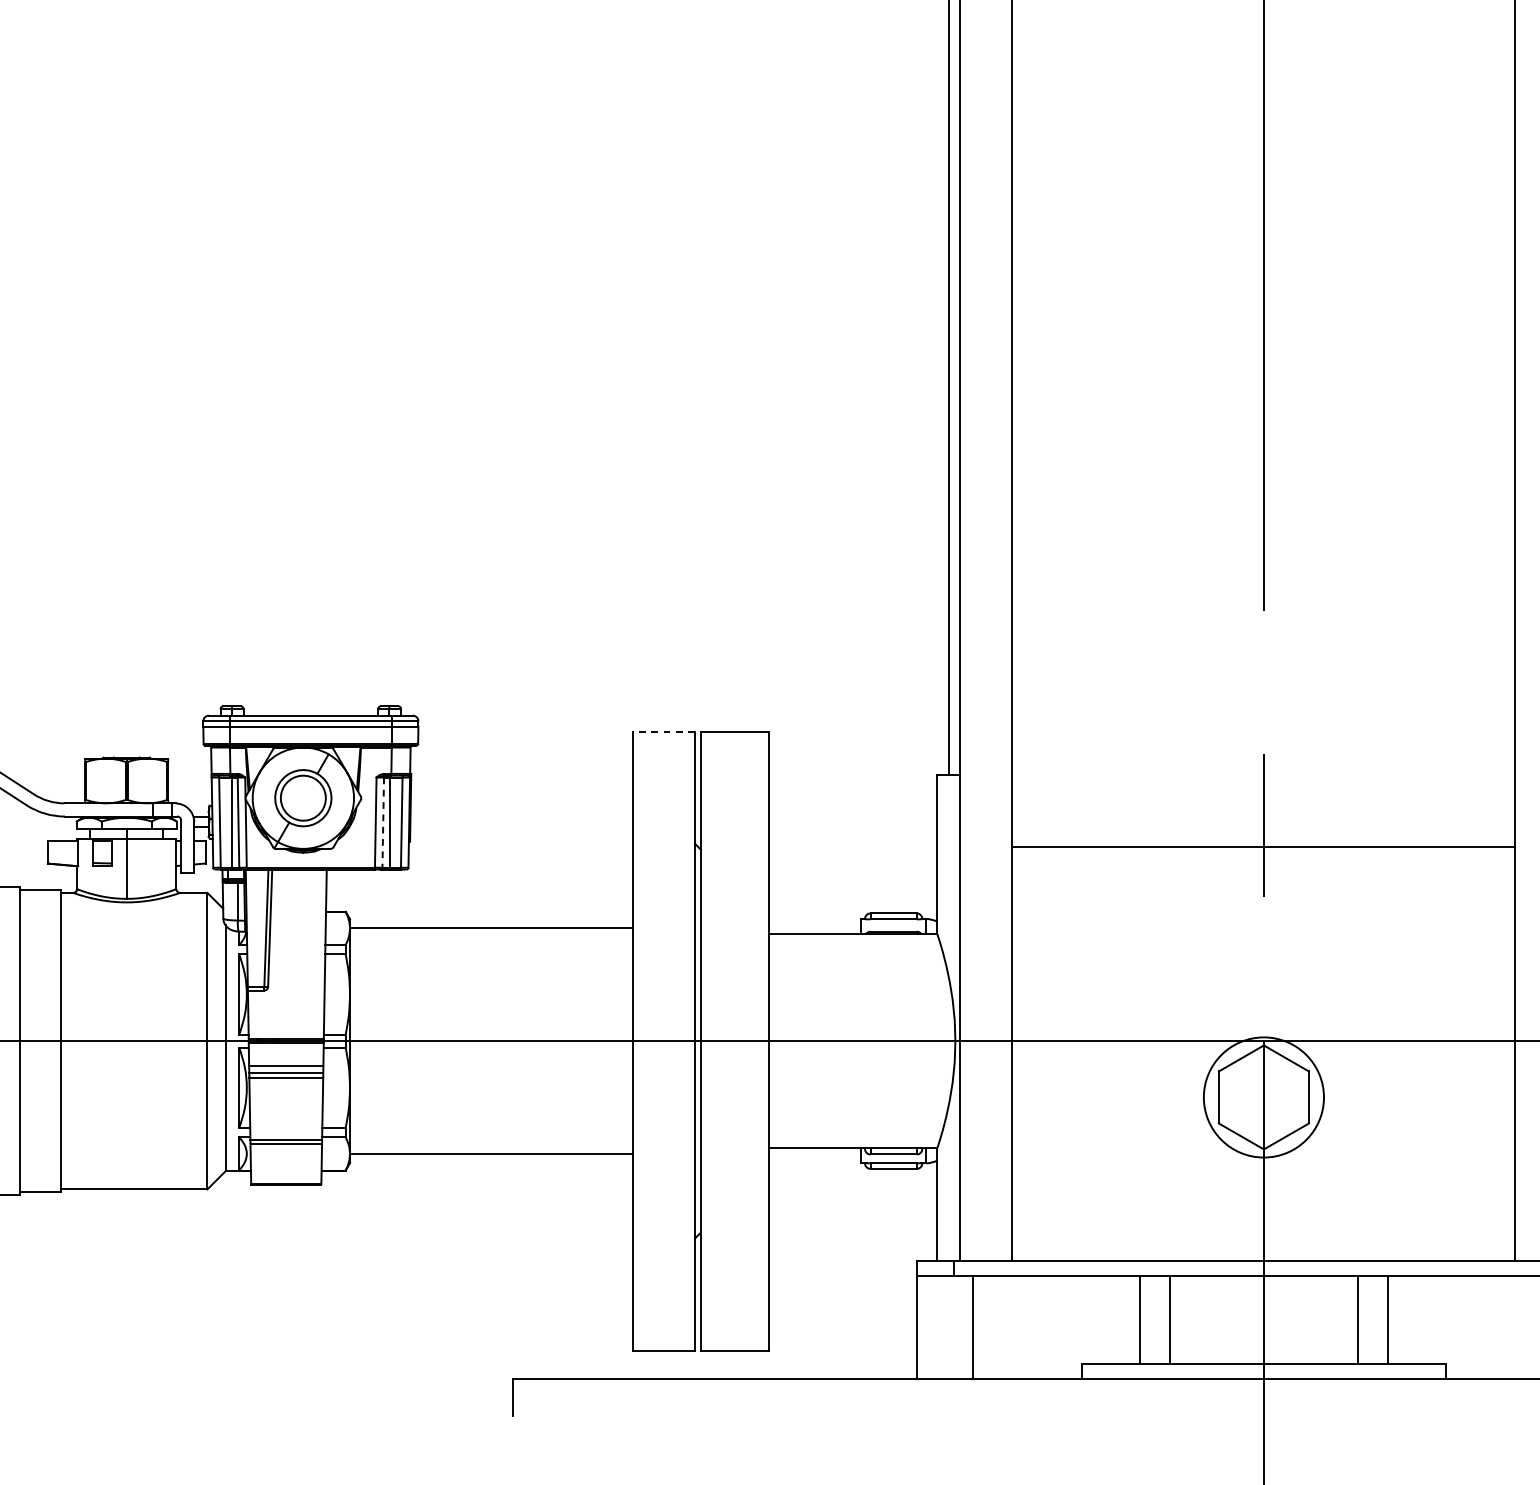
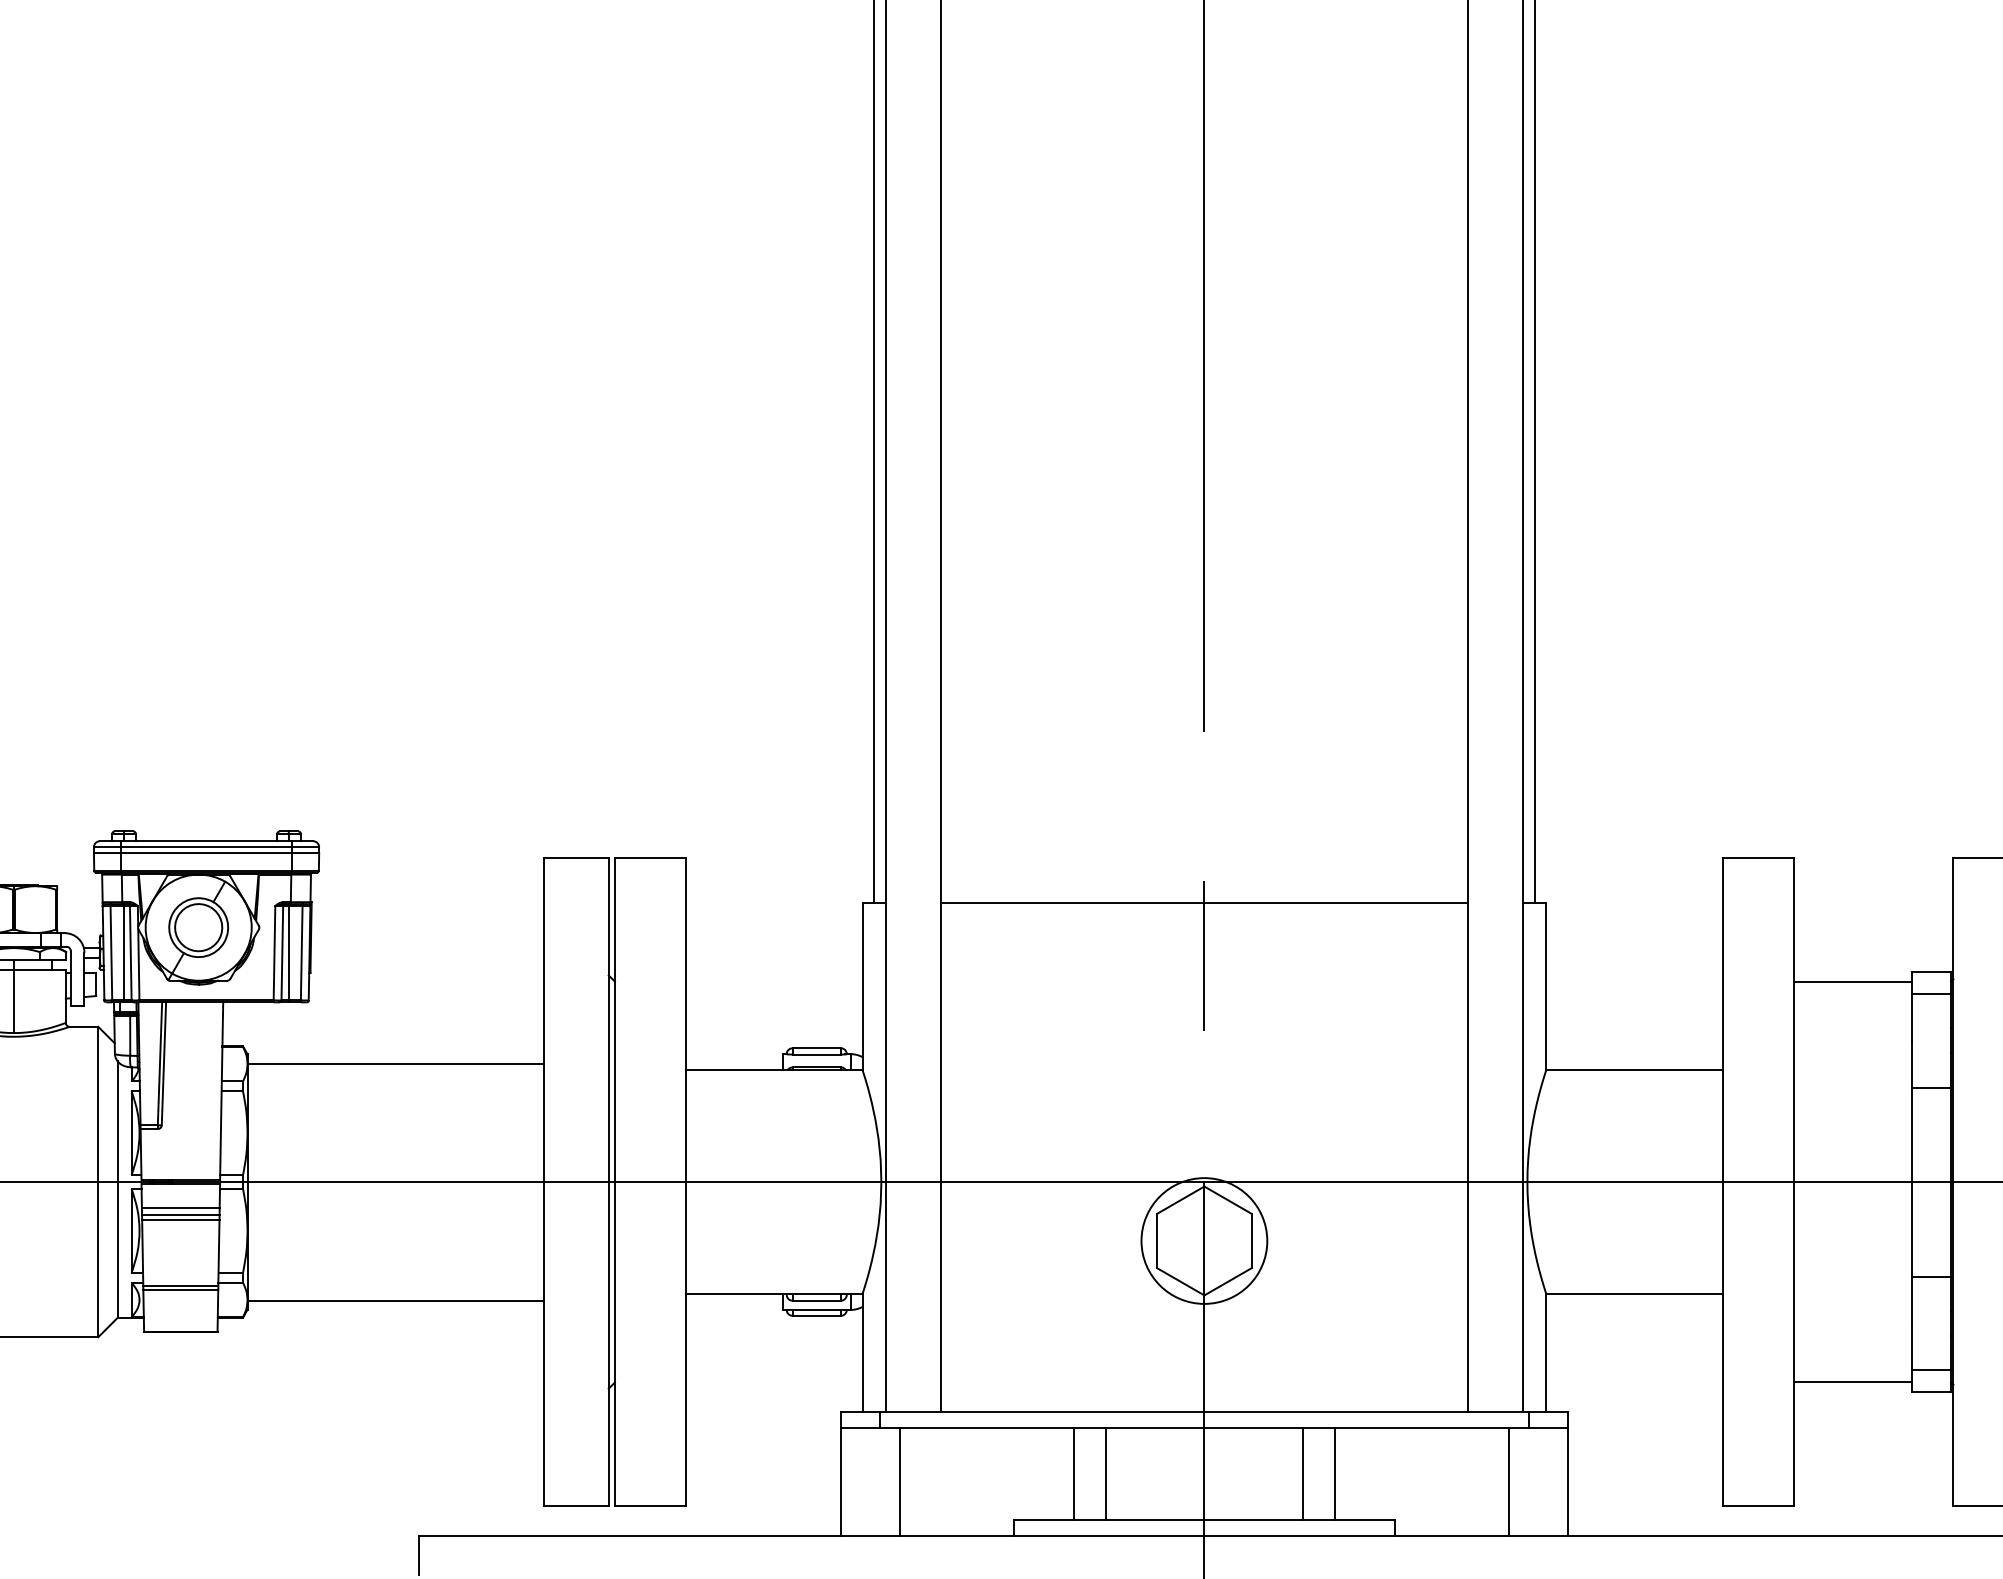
line: (663, 731) -> (575, 857), dashed -> solid
line: (383, 822) -> (282, 953), dashed -> solid
line: (1264, 847) -> (1204, 903), moved

